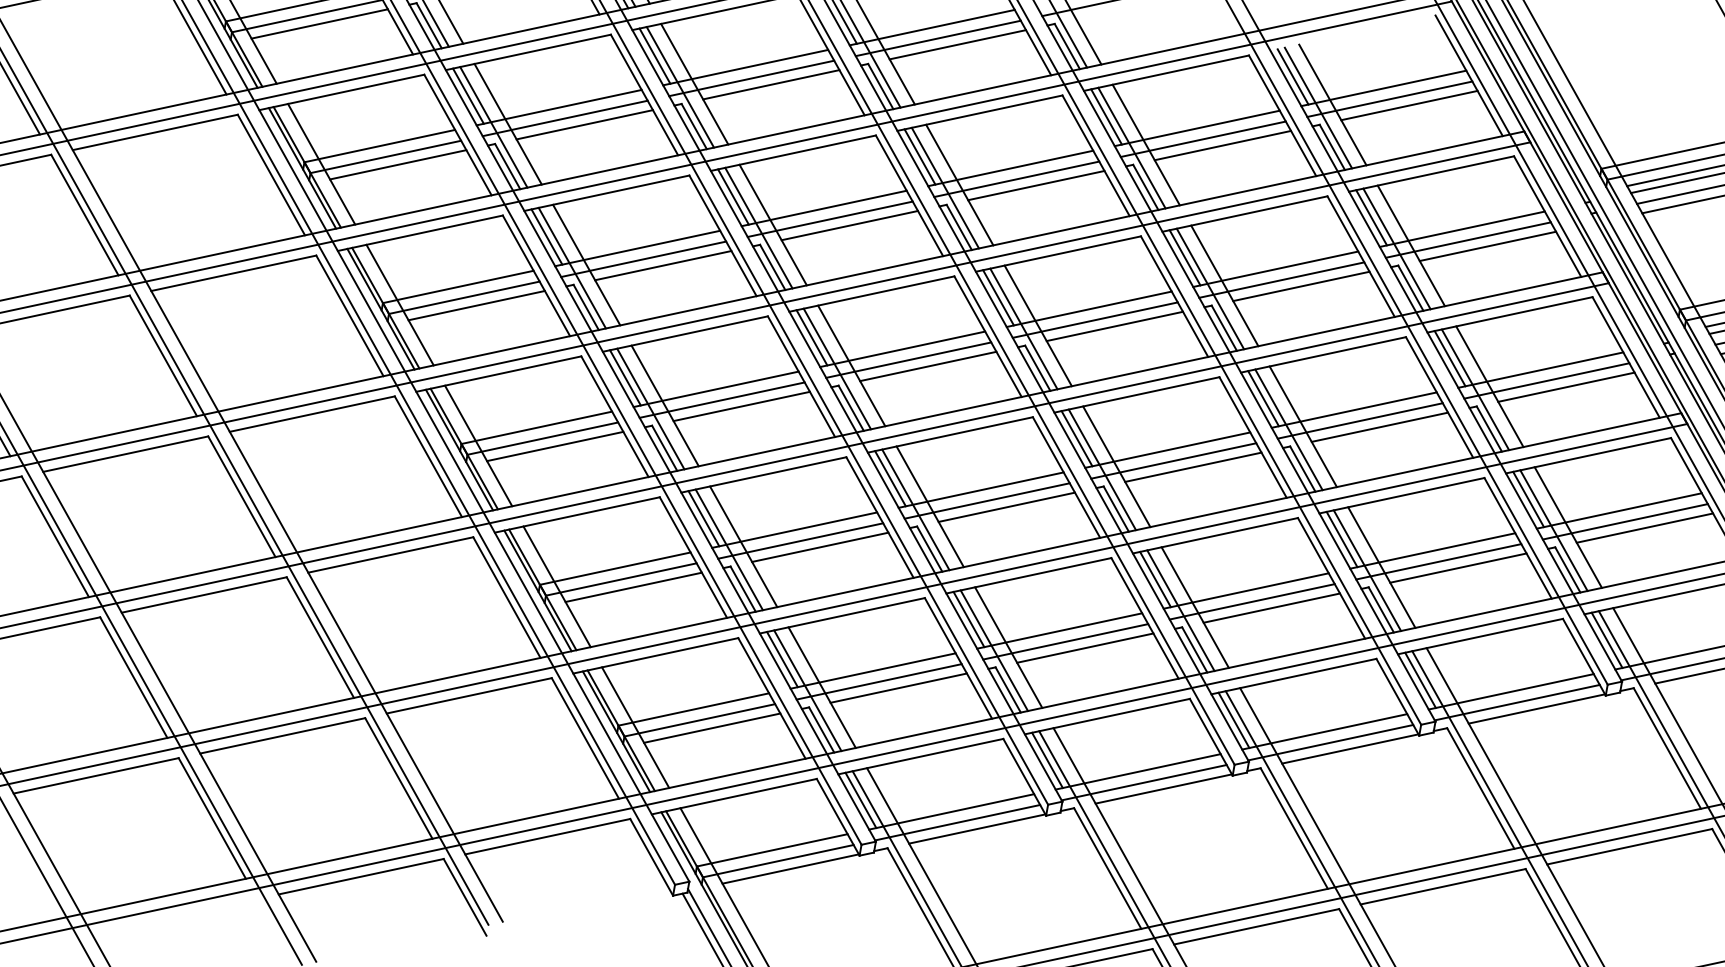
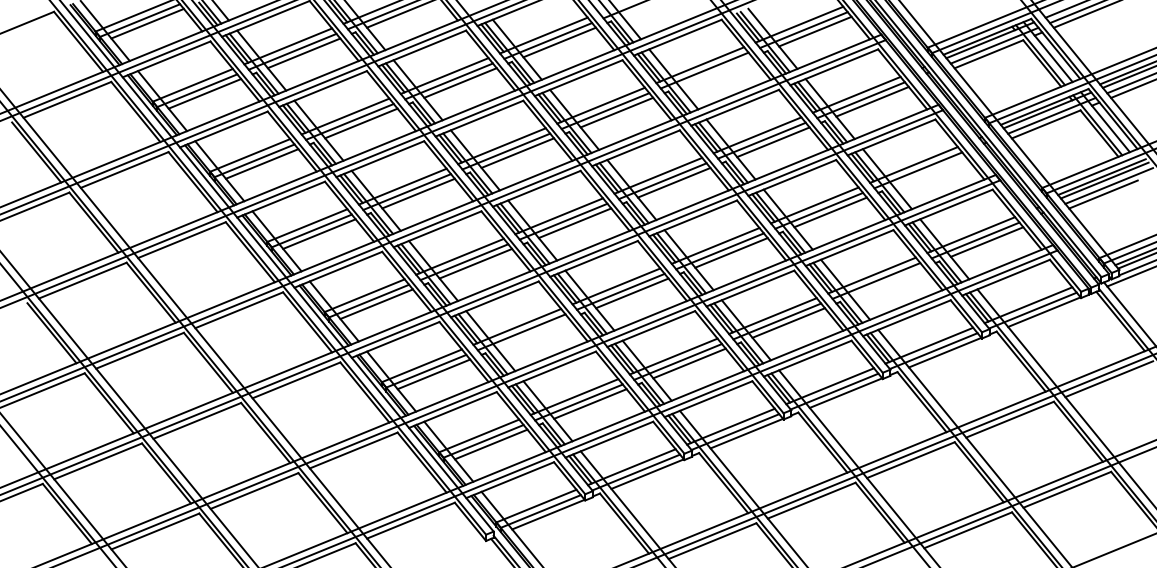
line: (1221, 144) -> (715, 71), removed
line: (1565, 386) -> (929, 171), removed
line: (819, 546) -> (532, 333), removed
line: (1457, 567) -> (887, 282), removed

